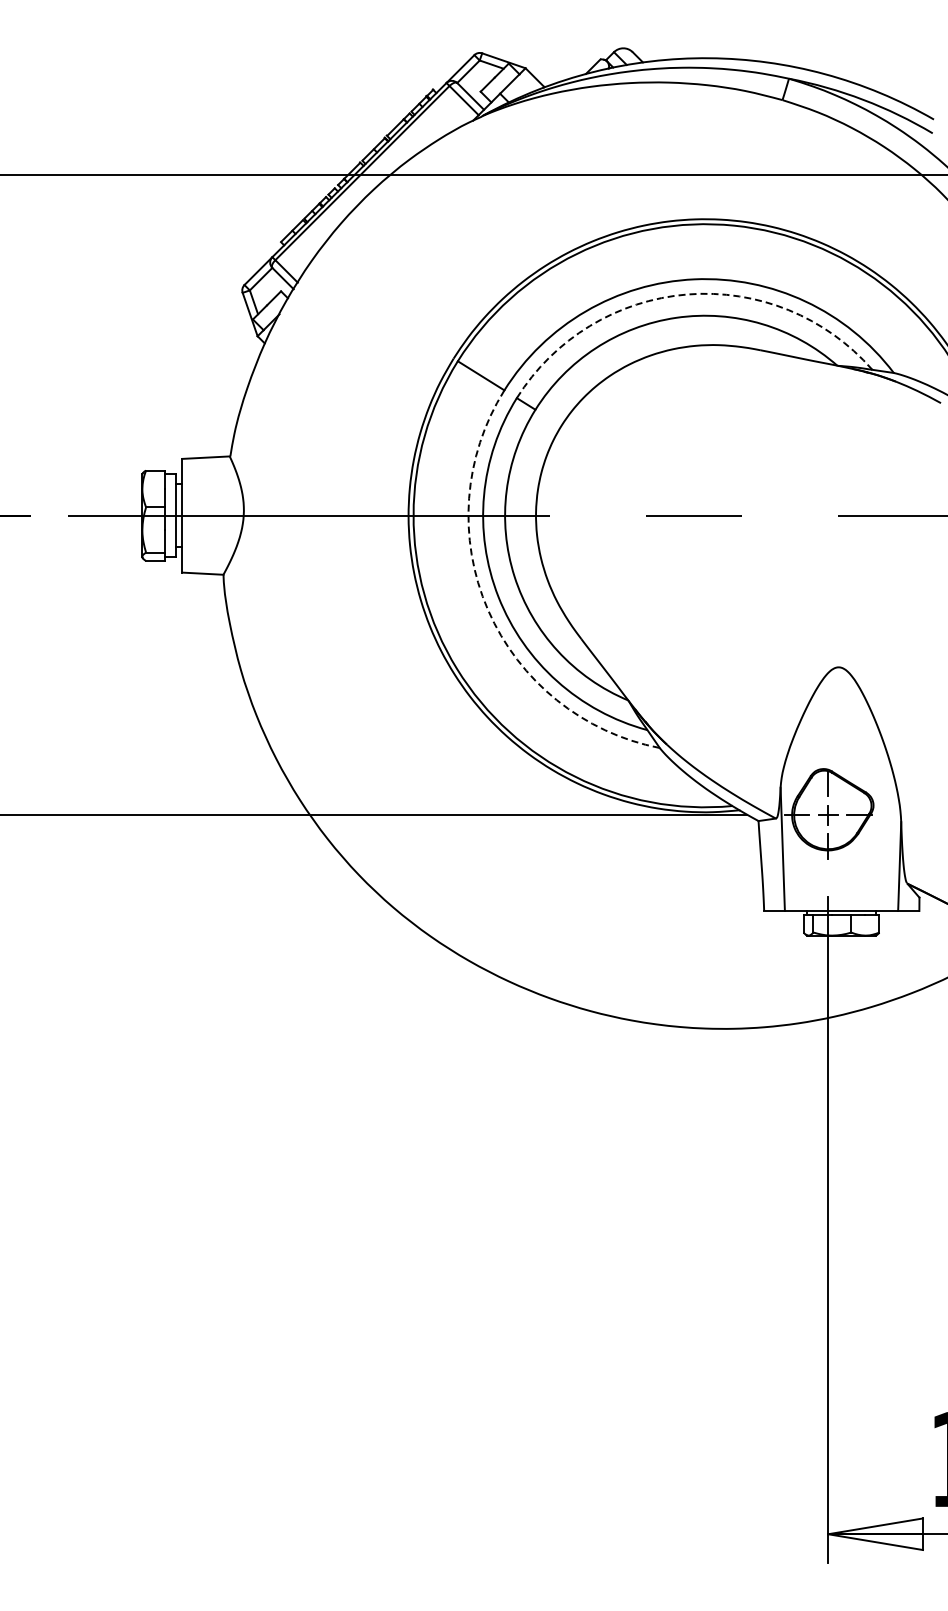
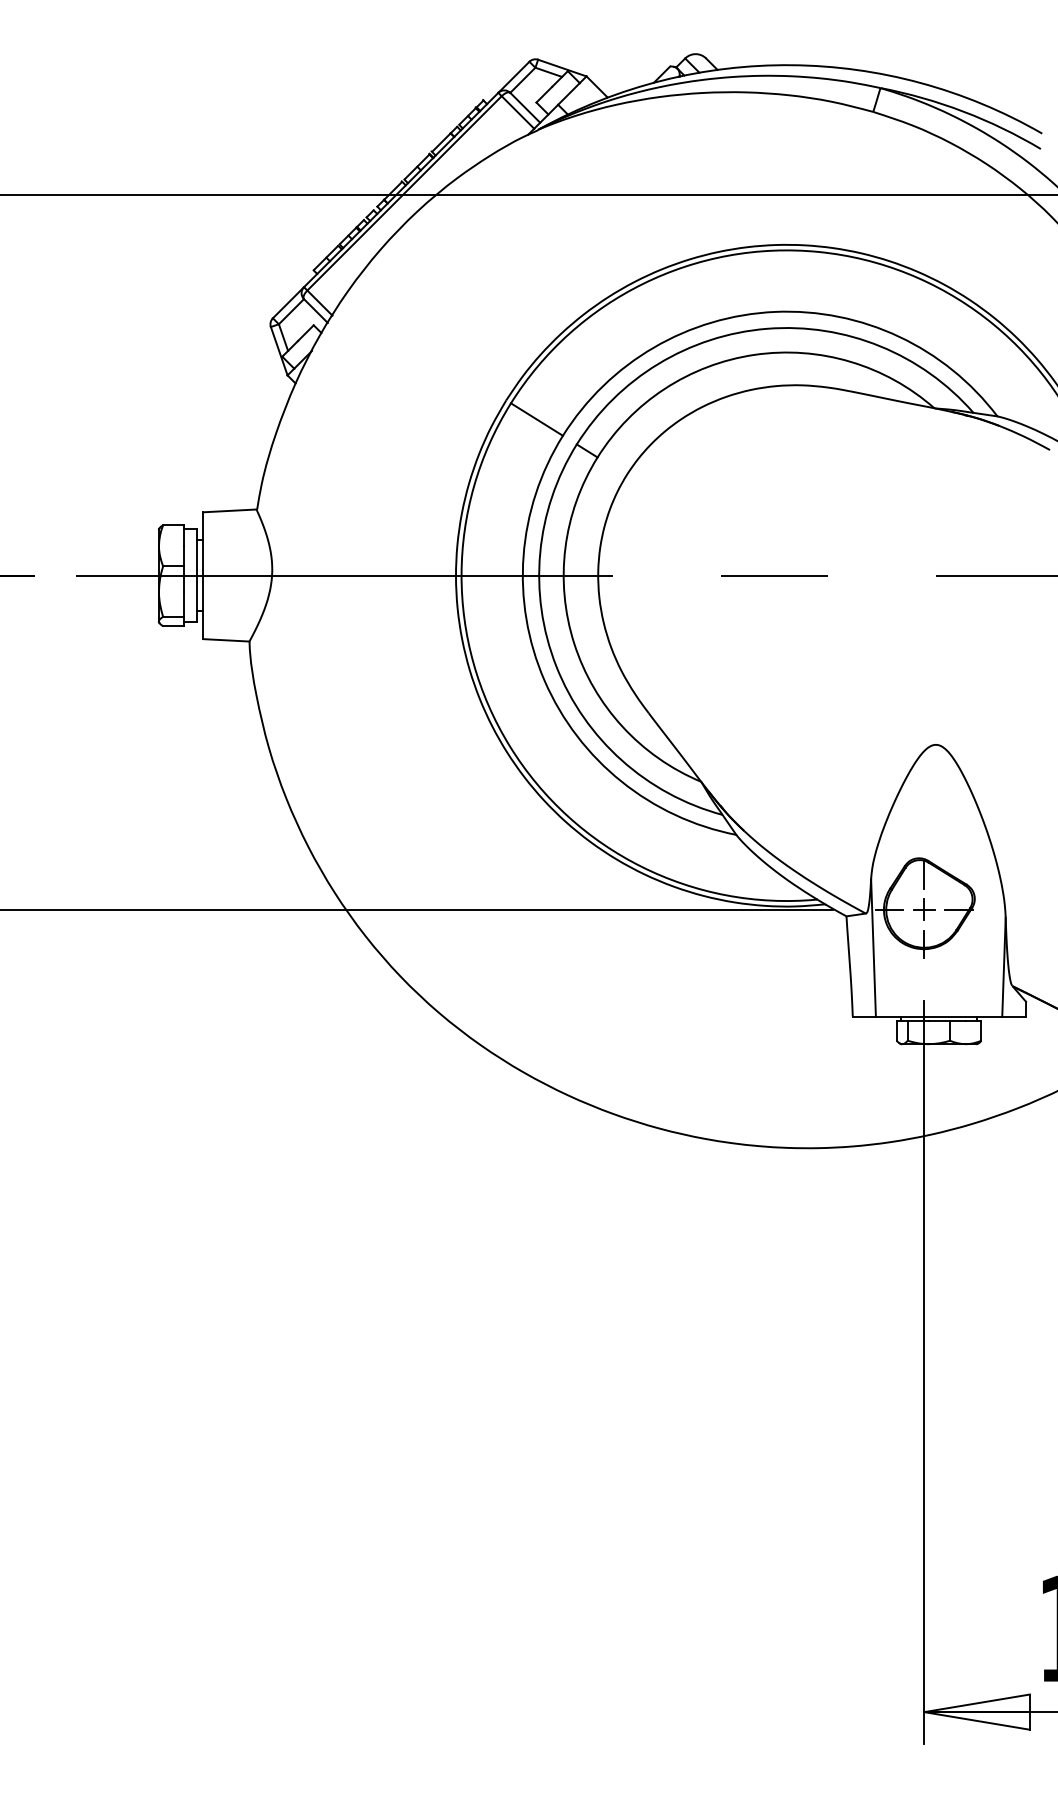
arc: (687, 294) -> (767, 328), dashed -> solid
arc: (488, 610) -> (545, 681), dashed -> solid

